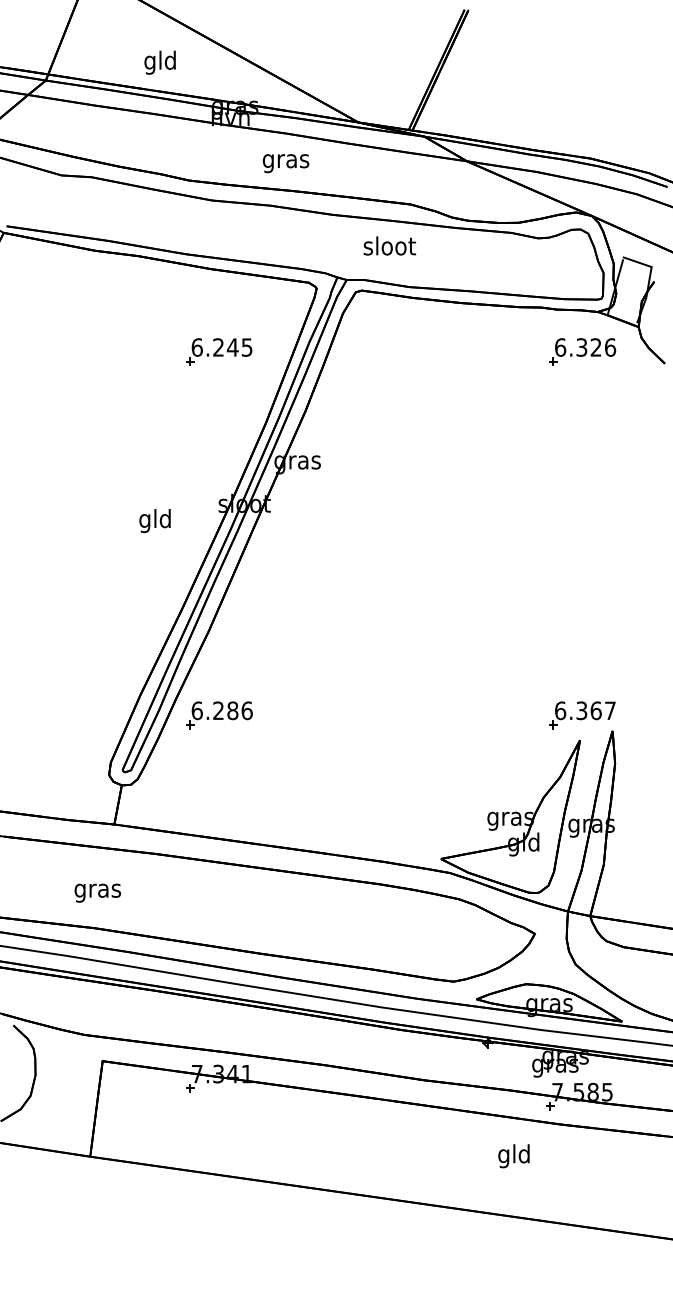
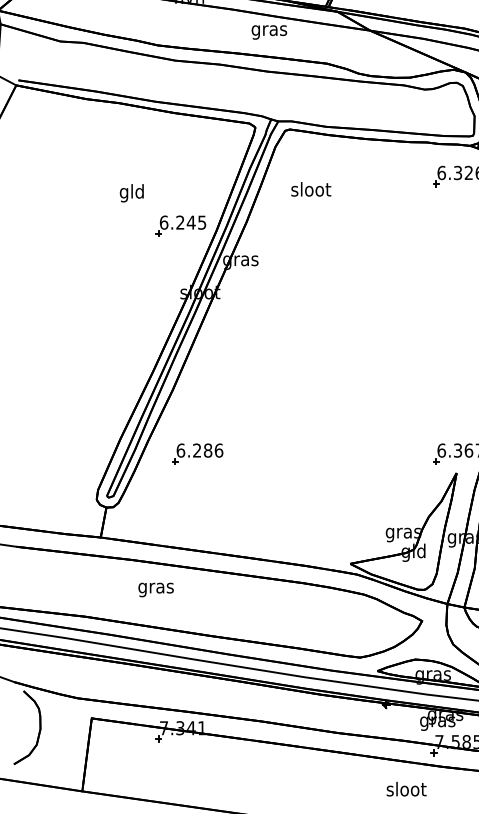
text: (285, 163) -> (268, 32), moved
text: (389, 245) -> (310, 189), moved
part: (219, 351) -> (181, 225), moved
text: (154, 521) -> (131, 193), moved
part: (219, 715) -> (197, 454), moved
text: (97, 892) -> (155, 589), moved
text: (514, 1156) -> (406, 791), gld -> sloot

